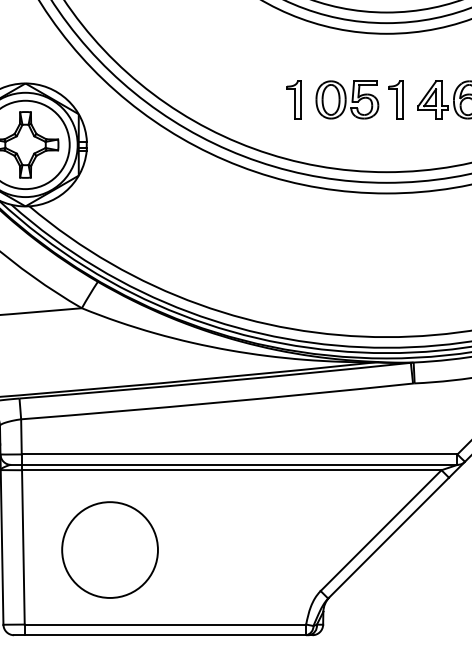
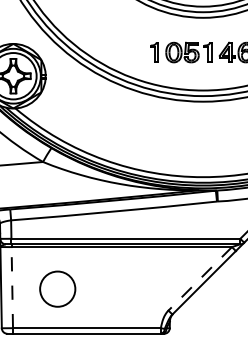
line: (381, 529) -> (200, 278), solid -> dashed
line: (23, 547) -> (12, 287), solid -> dashed
circle: (109, 550) -> (57, 289), size x0.7

